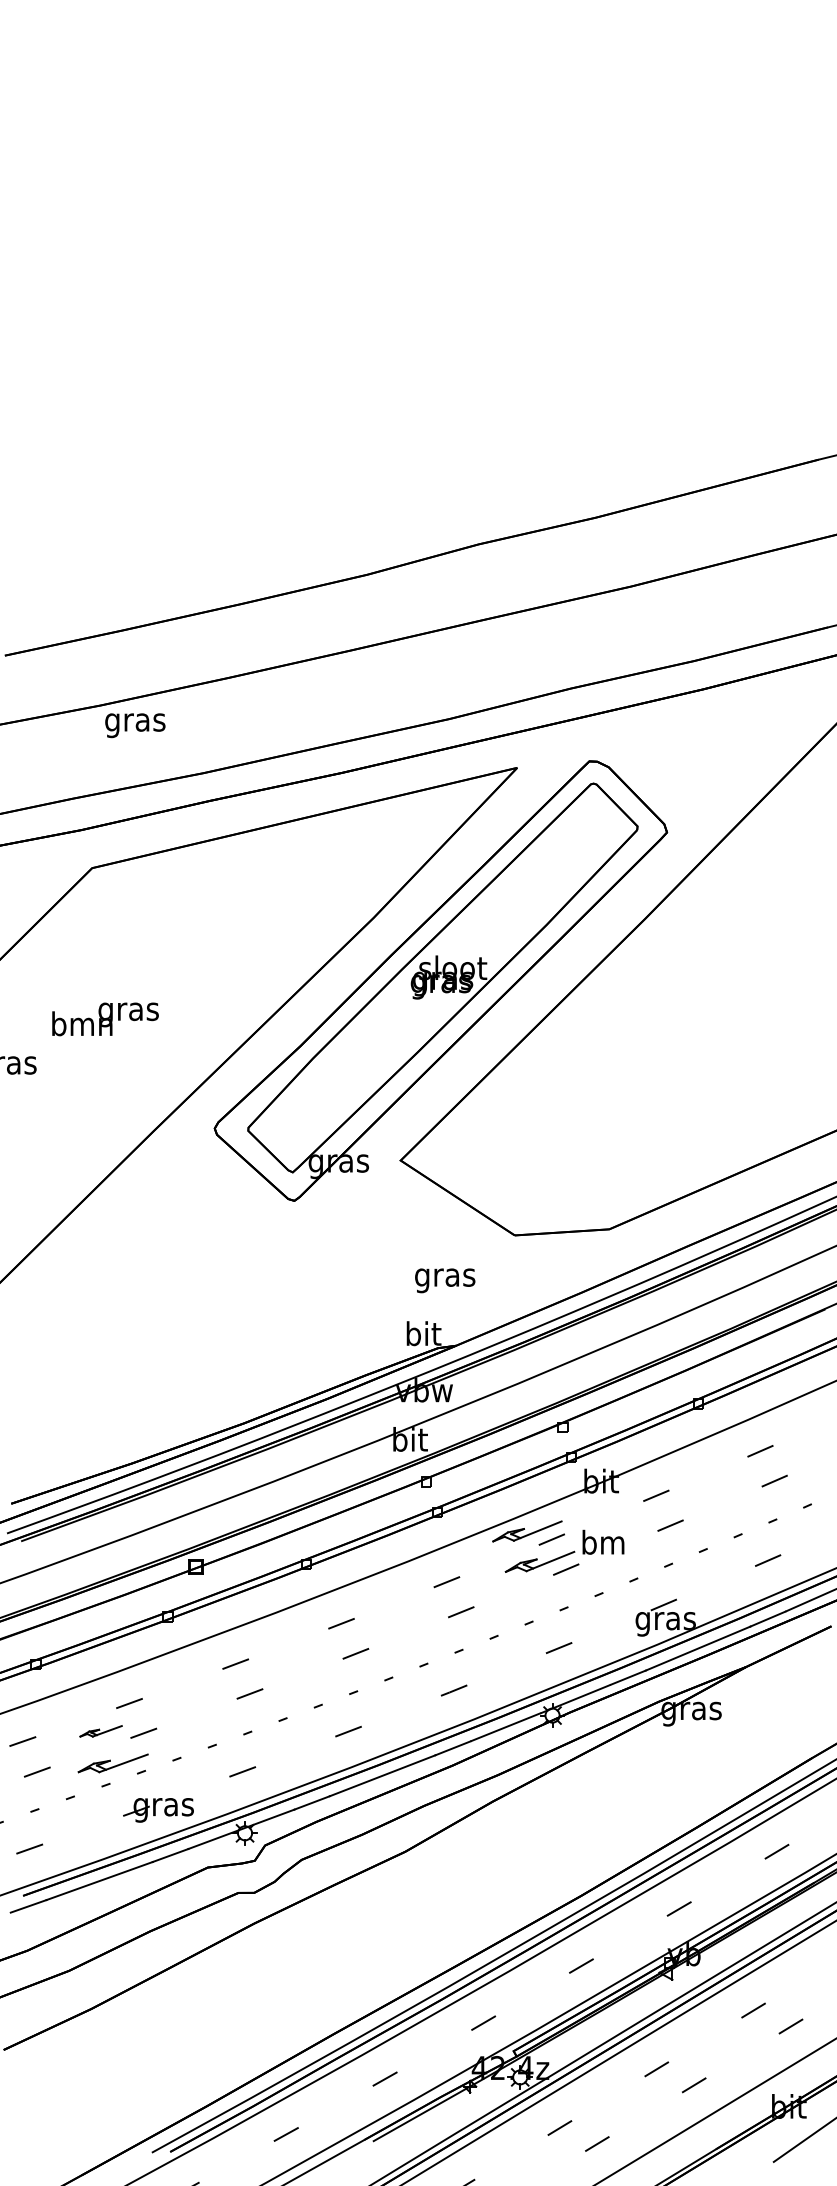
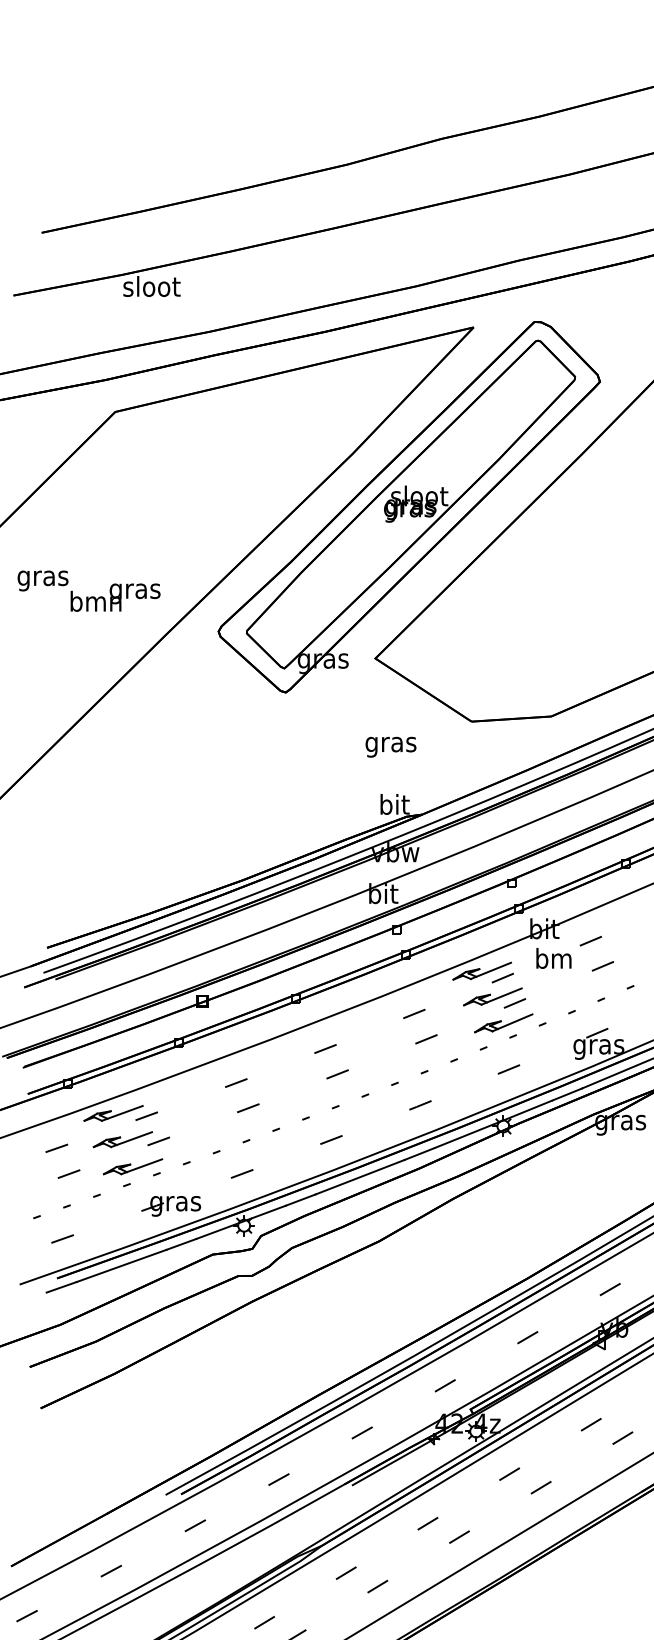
text: (135, 722) -> (151, 289), gras -> sloot
text: (105, 1019) -> (115, 597), moved
text: (445, 1280) -> (391, 746), moved
text: (603, 1541) -> (553, 957), moved
part: (552, 1592) -> (503, 1022), added
part: (89, 1699) -> (113, 1112), added
part: (100, 1731) -> (122, 1139), size x1.67

